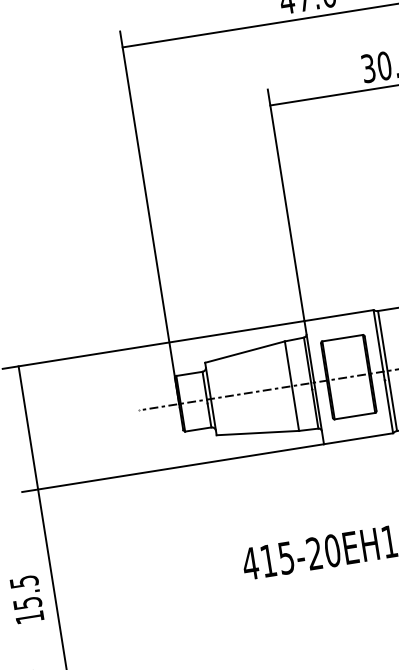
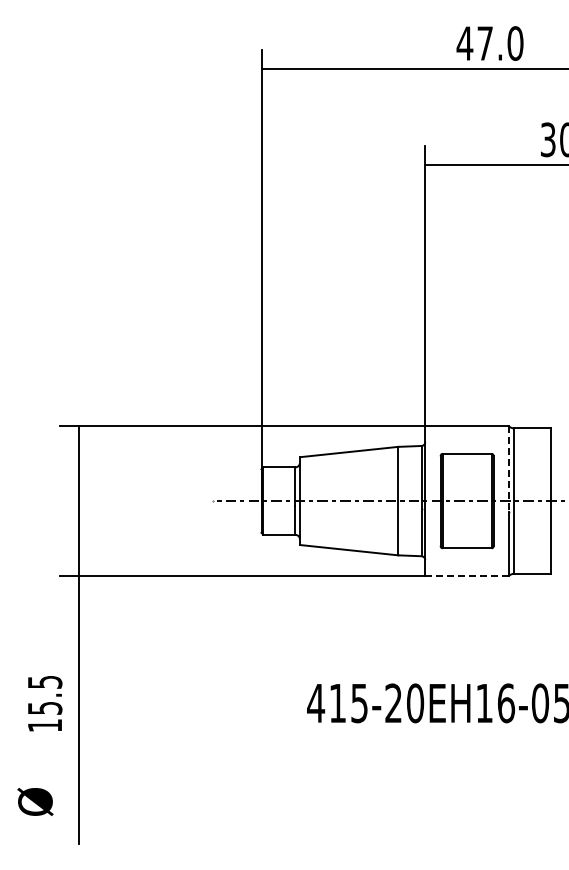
line: (379, 344) -> (509, 468), solid -> dashed
line: (358, 438) -> (467, 575), solid -> dashed

